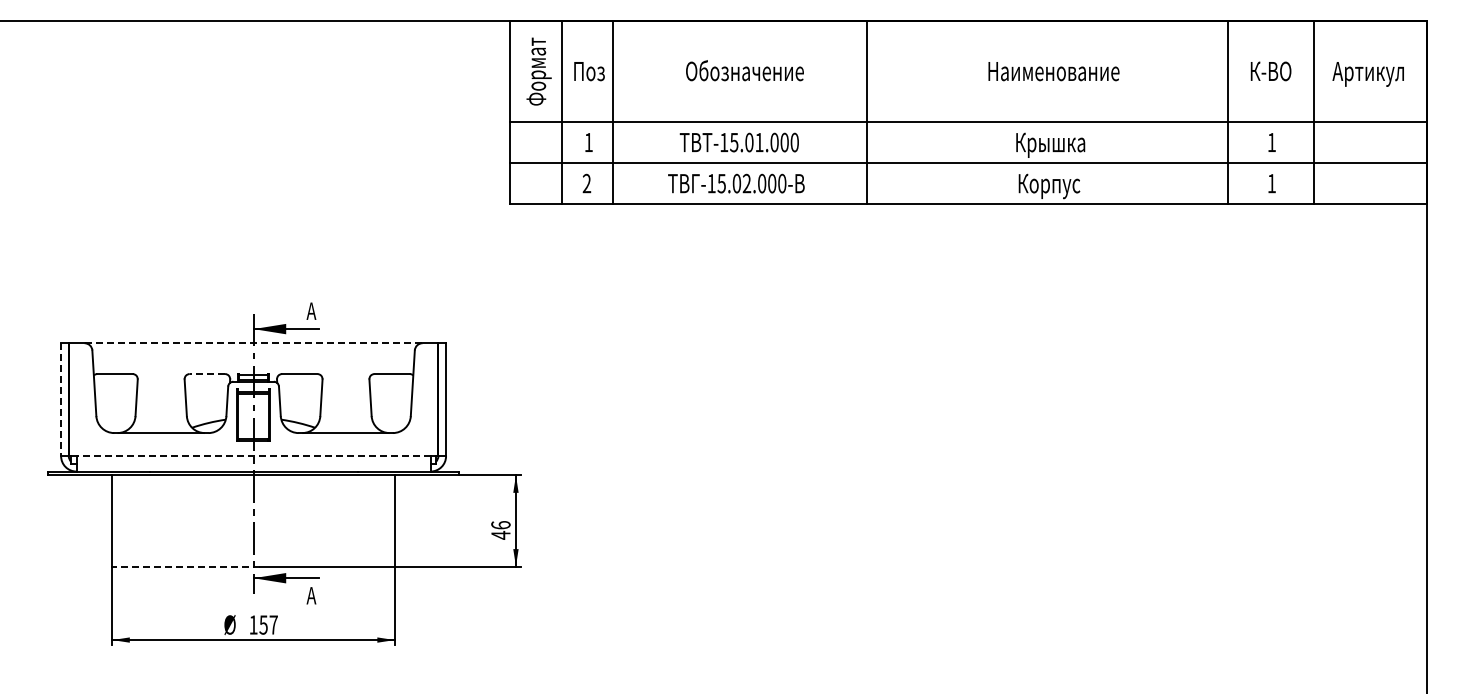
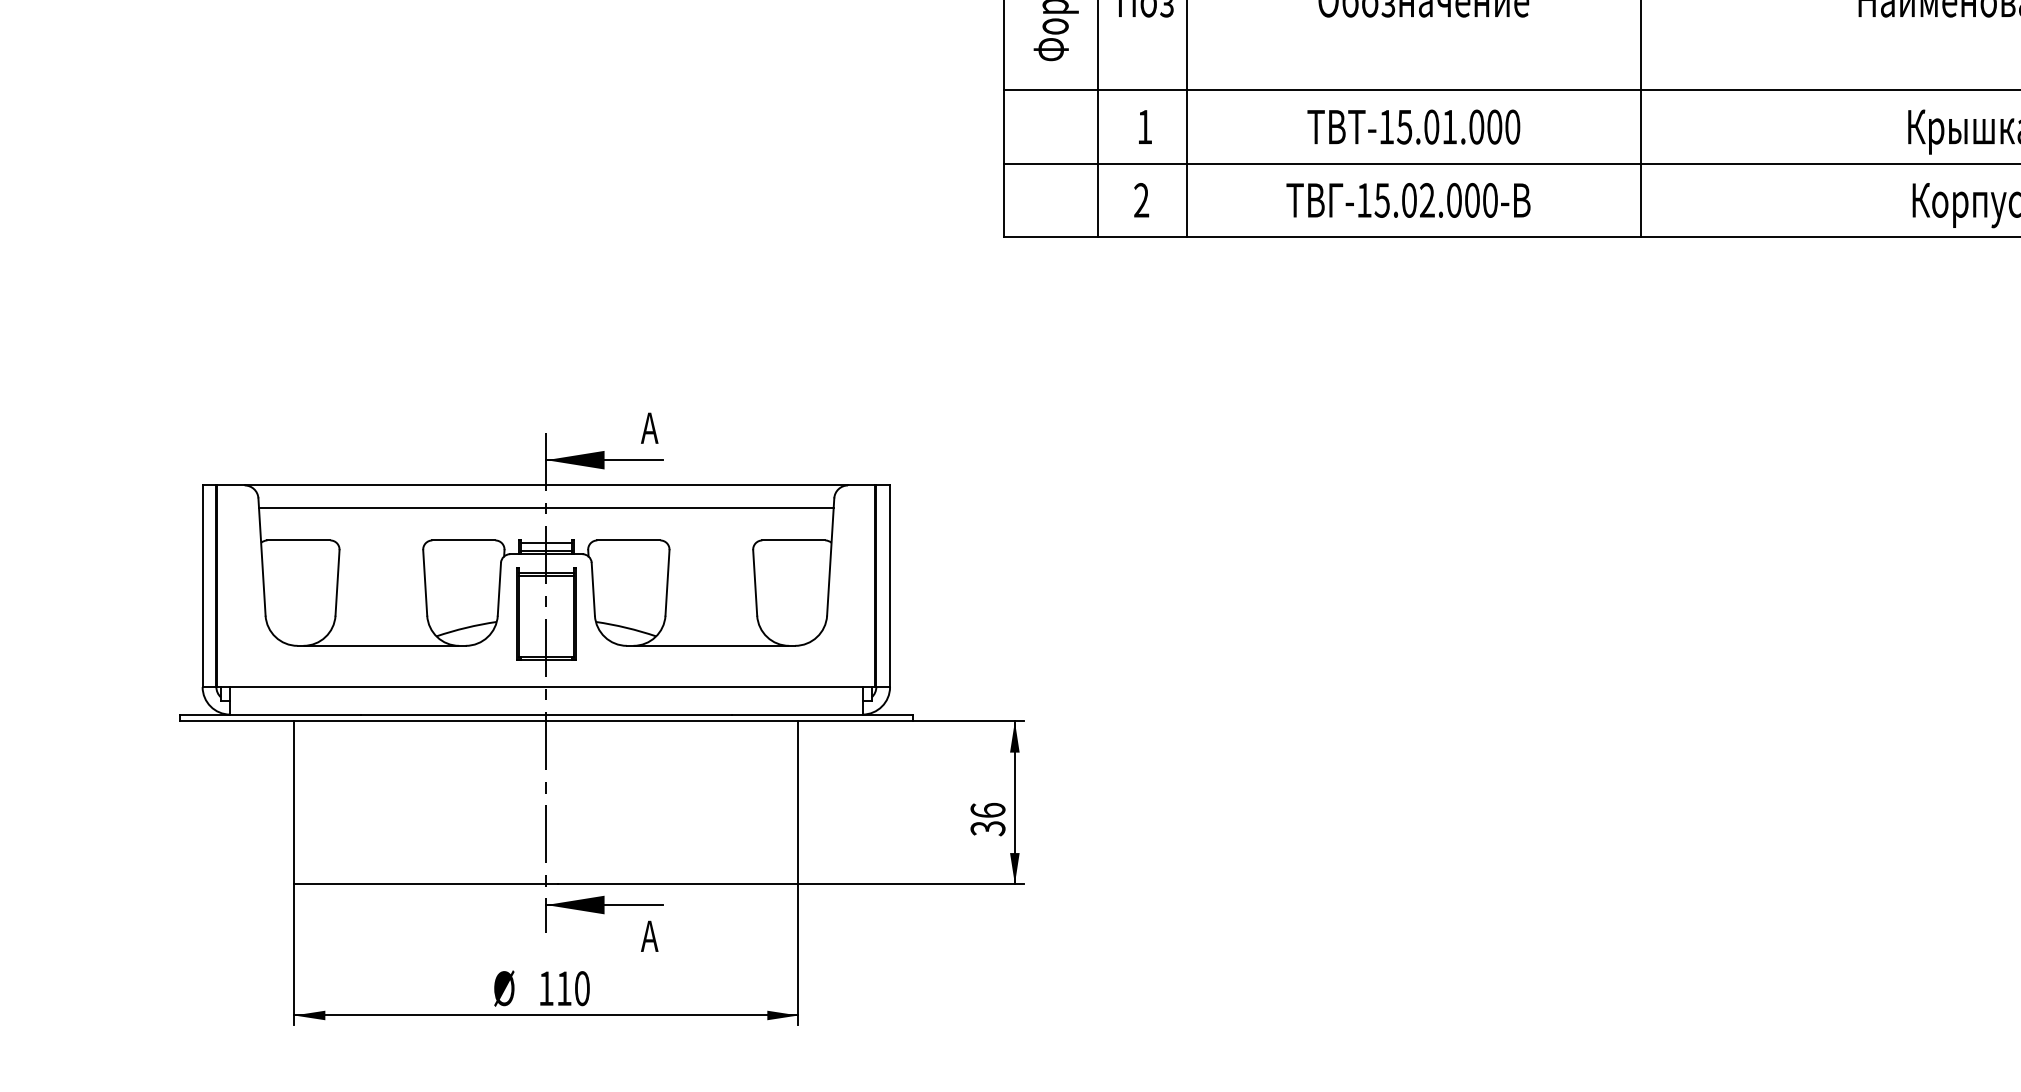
line: (253, 343) -> (546, 485), dashed -> solid
line: (253, 356) -> (546, 509), added
line: (207, 374) -> (464, 541), dashed -> solid
line: (61, 400) -> (203, 587), dashed -> solid
line: (253, 456) -> (546, 687), dashed -> solid
text: (500, 534) -> (987, 826), 46 -> 36
line: (186, 566) -> (426, 884), dashed -> solid
text: (268, 624) -> (572, 987), 157 -> 110

